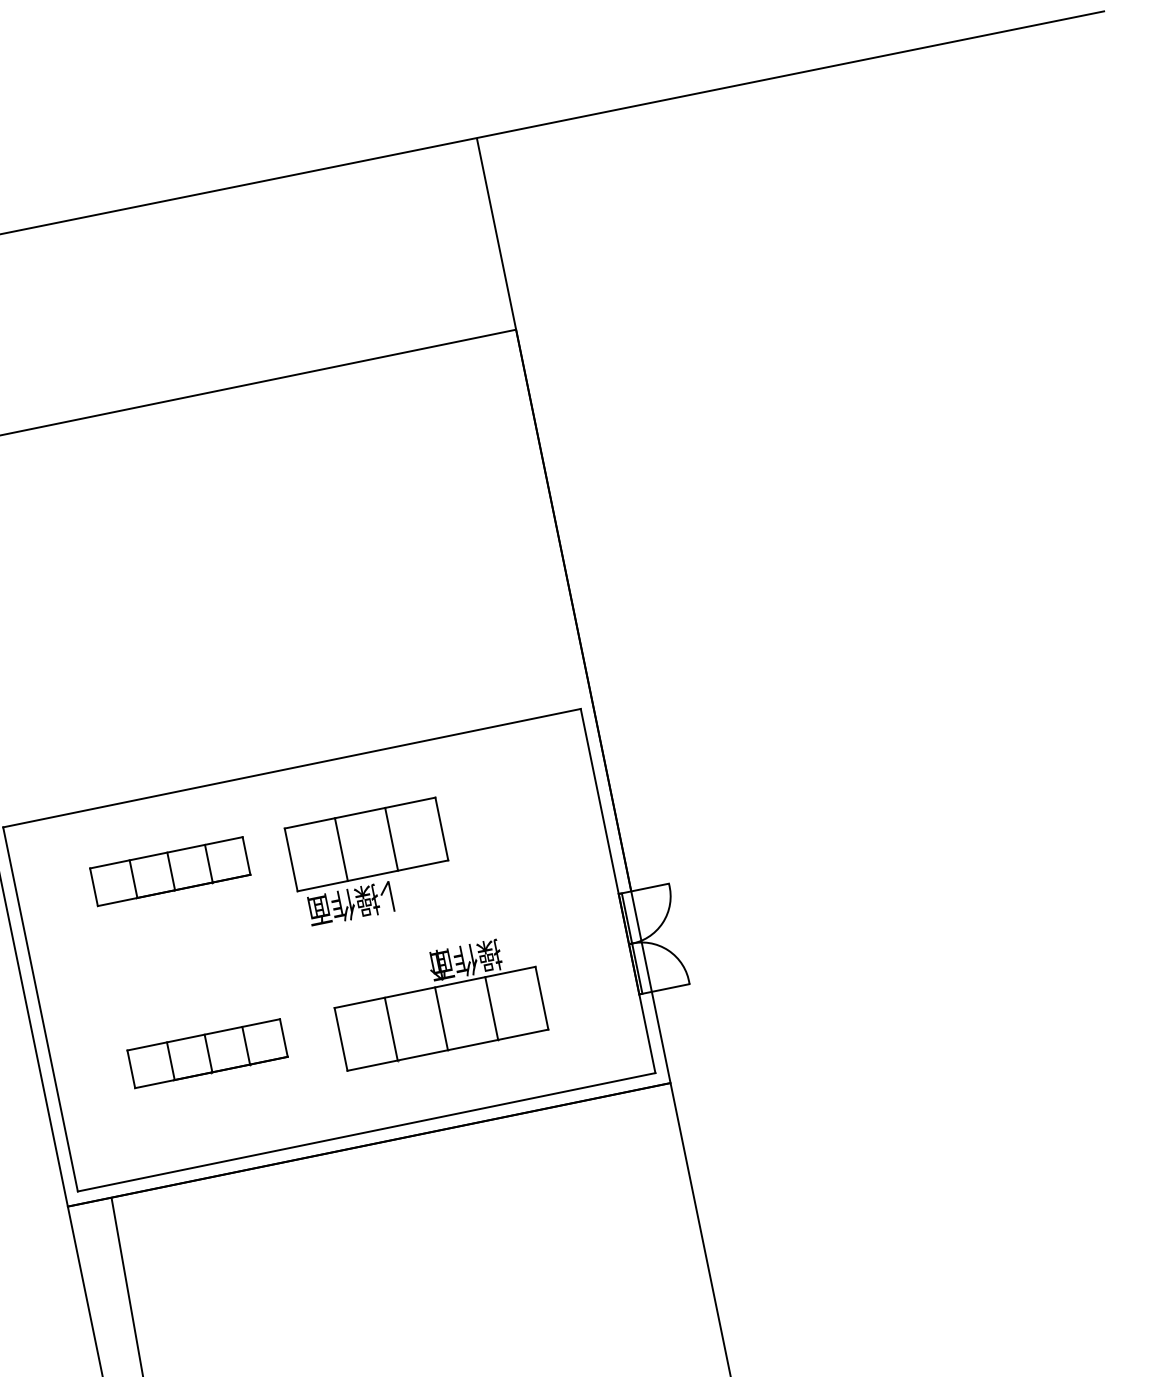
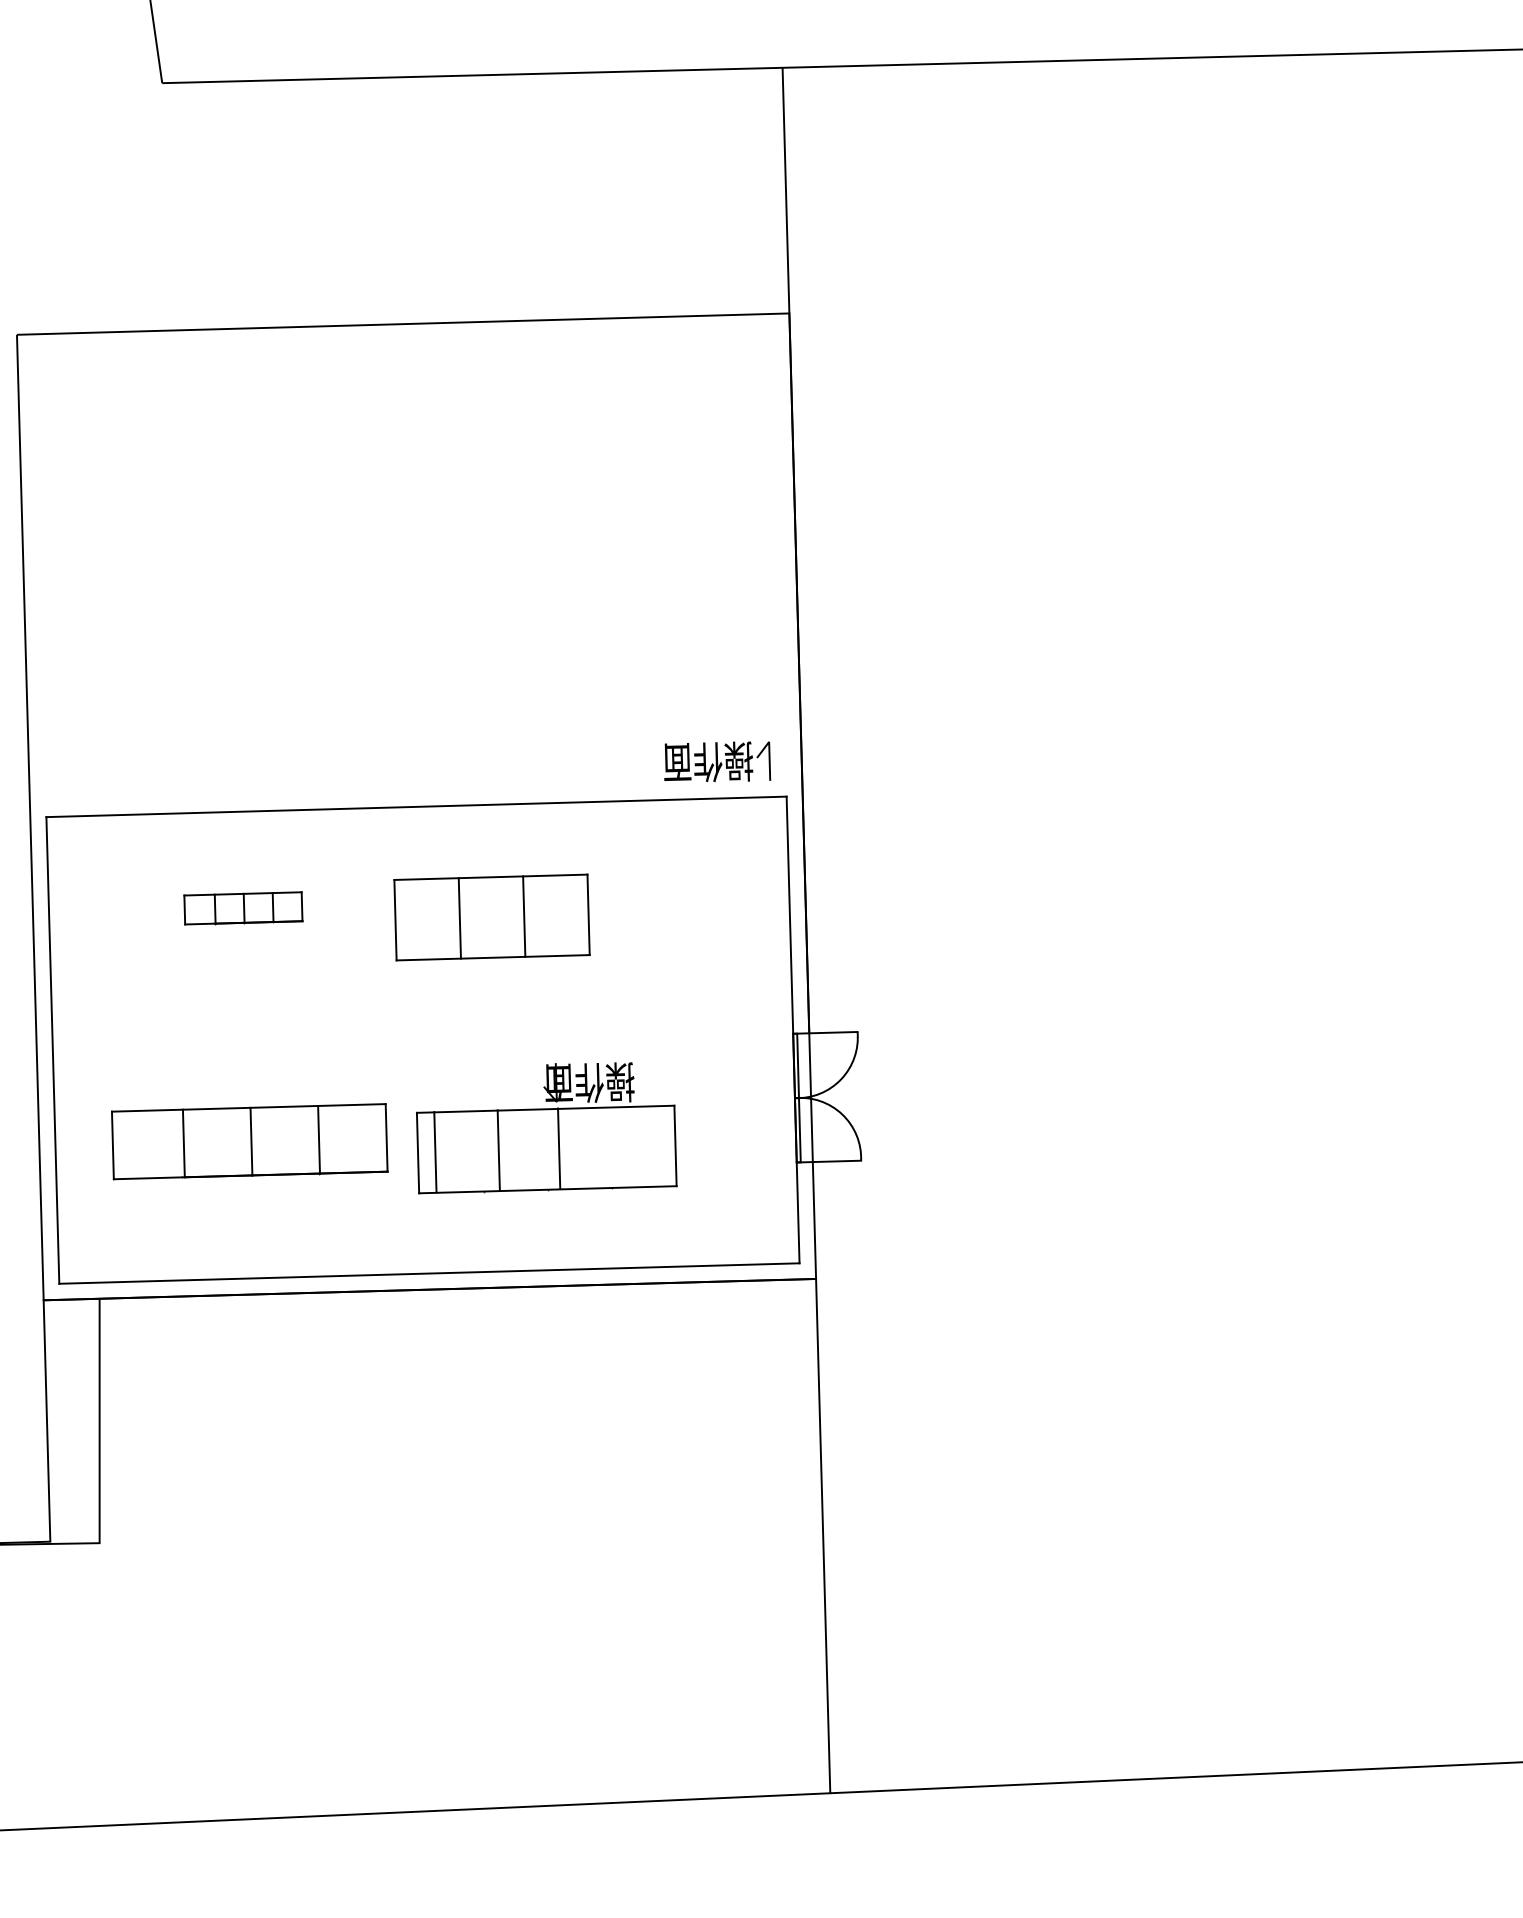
part: (170, 871) -> (243, 908), size x0.6
part: (350, 903) -> (717, 761), moved
line: (491, 1008) -> (559, 1148), moved
line: (441, 1018) -> (498, 1150), moved
line: (391, 1029) -> (435, 1152), moved
part: (207, 1053) -> (249, 1141), size x1.4

